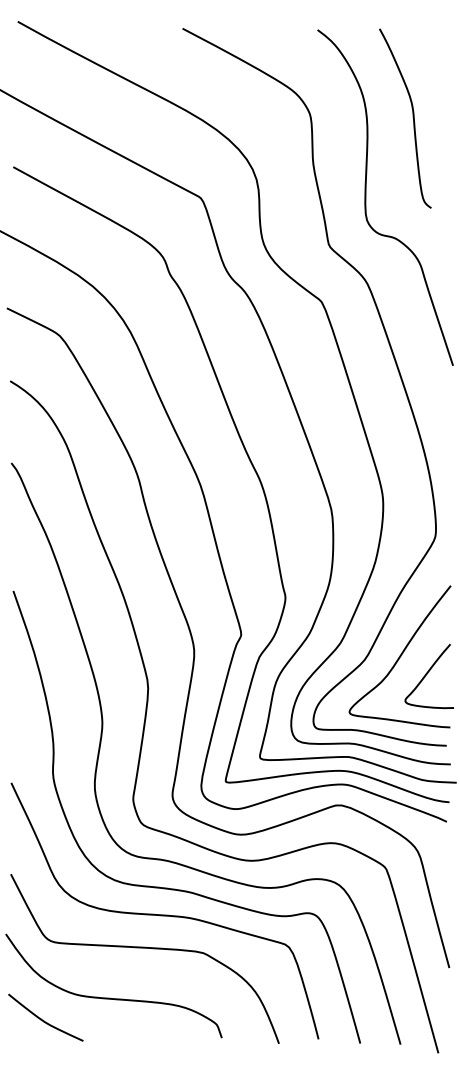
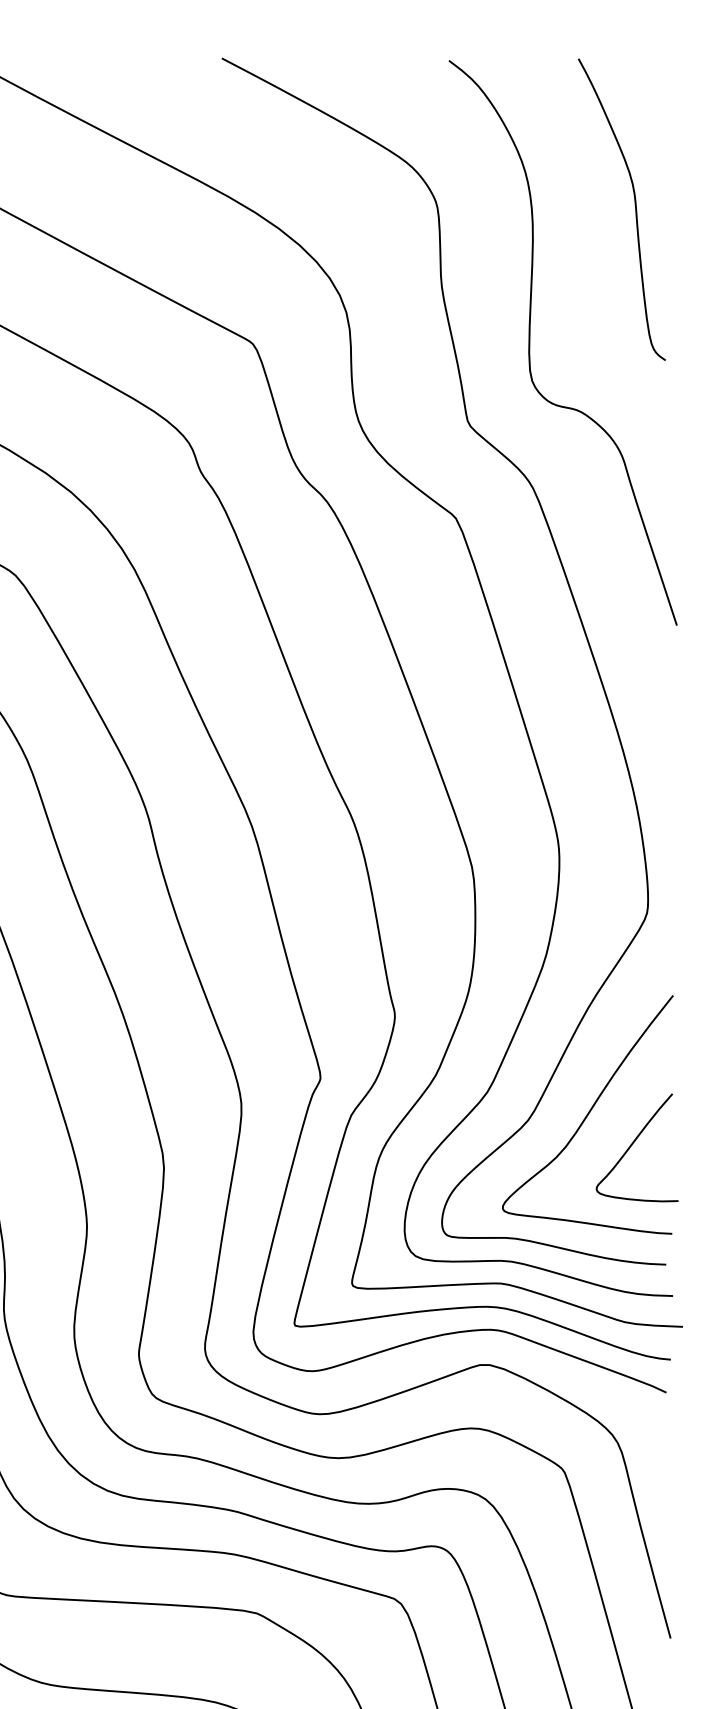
curve: (412, 117) -> (633, 207), moved

